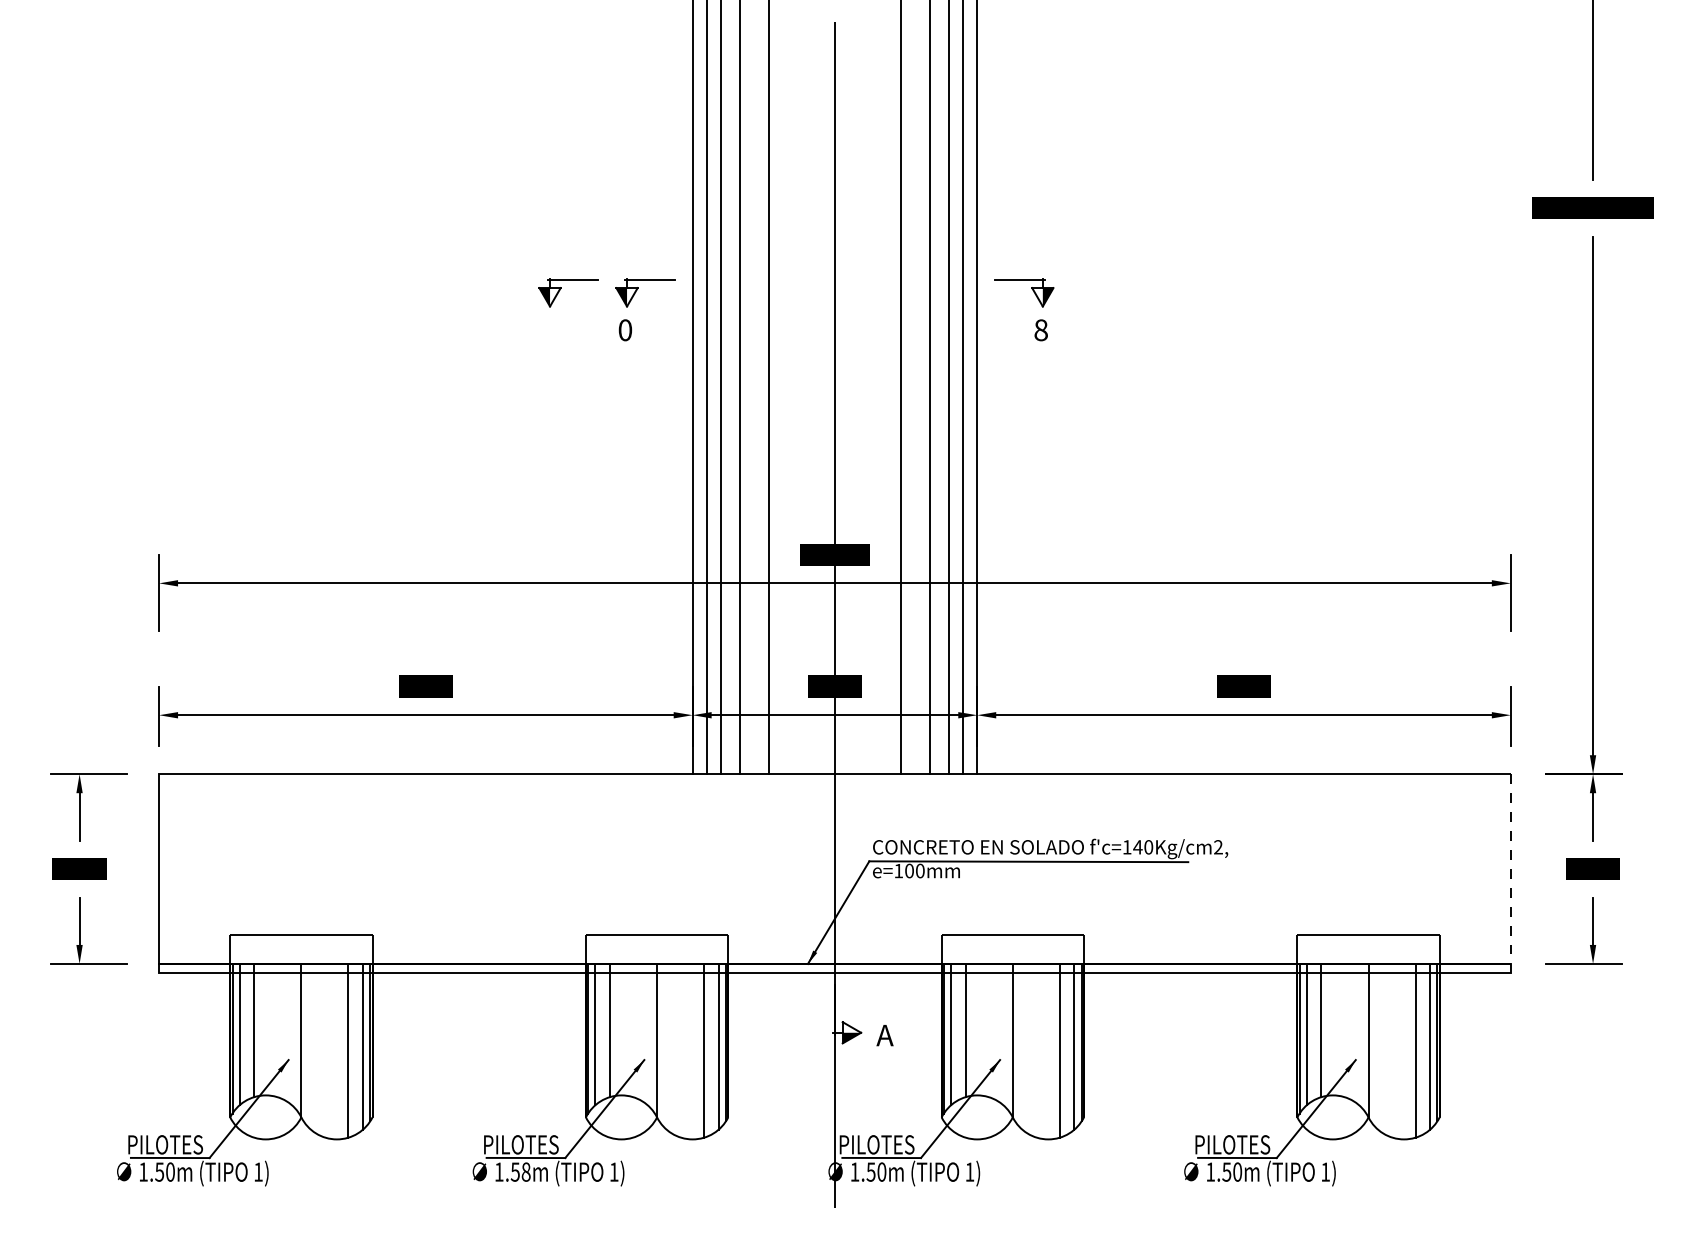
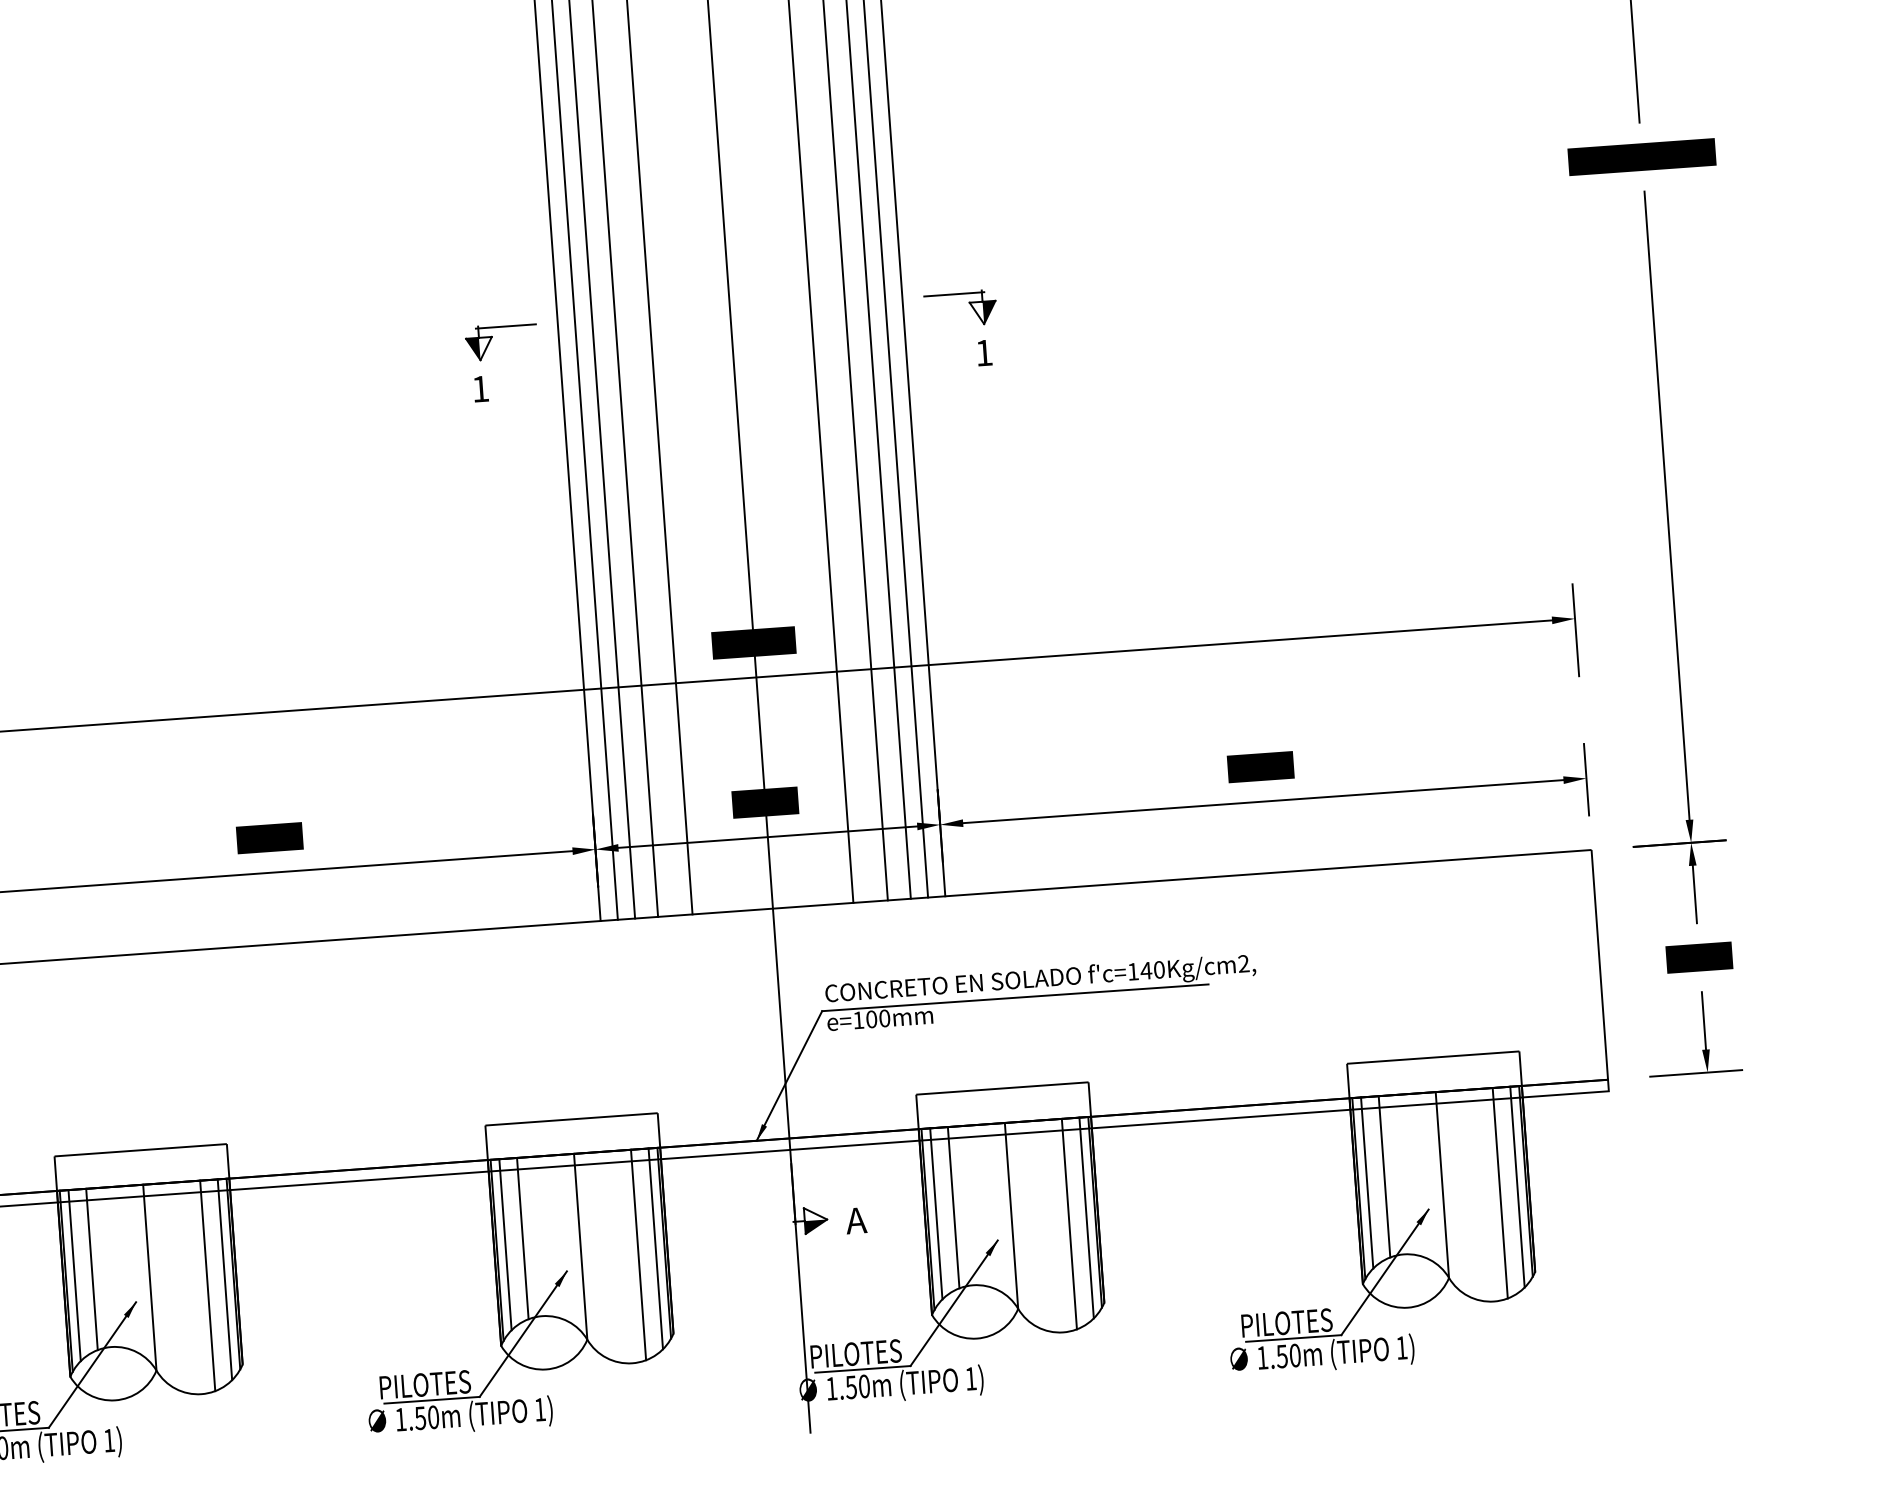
part: (561, 288) -> (399, 344), removed
text: (625, 330) -> (480, 389), 0 -> 1
text: (1040, 330) -> (983, 353), 8 -> 1
line: (1510, 869) -> (1599, 965), dashed -> solid
text: (525, 1172) -> (432, 1417), 1.58m -> 1.50m

